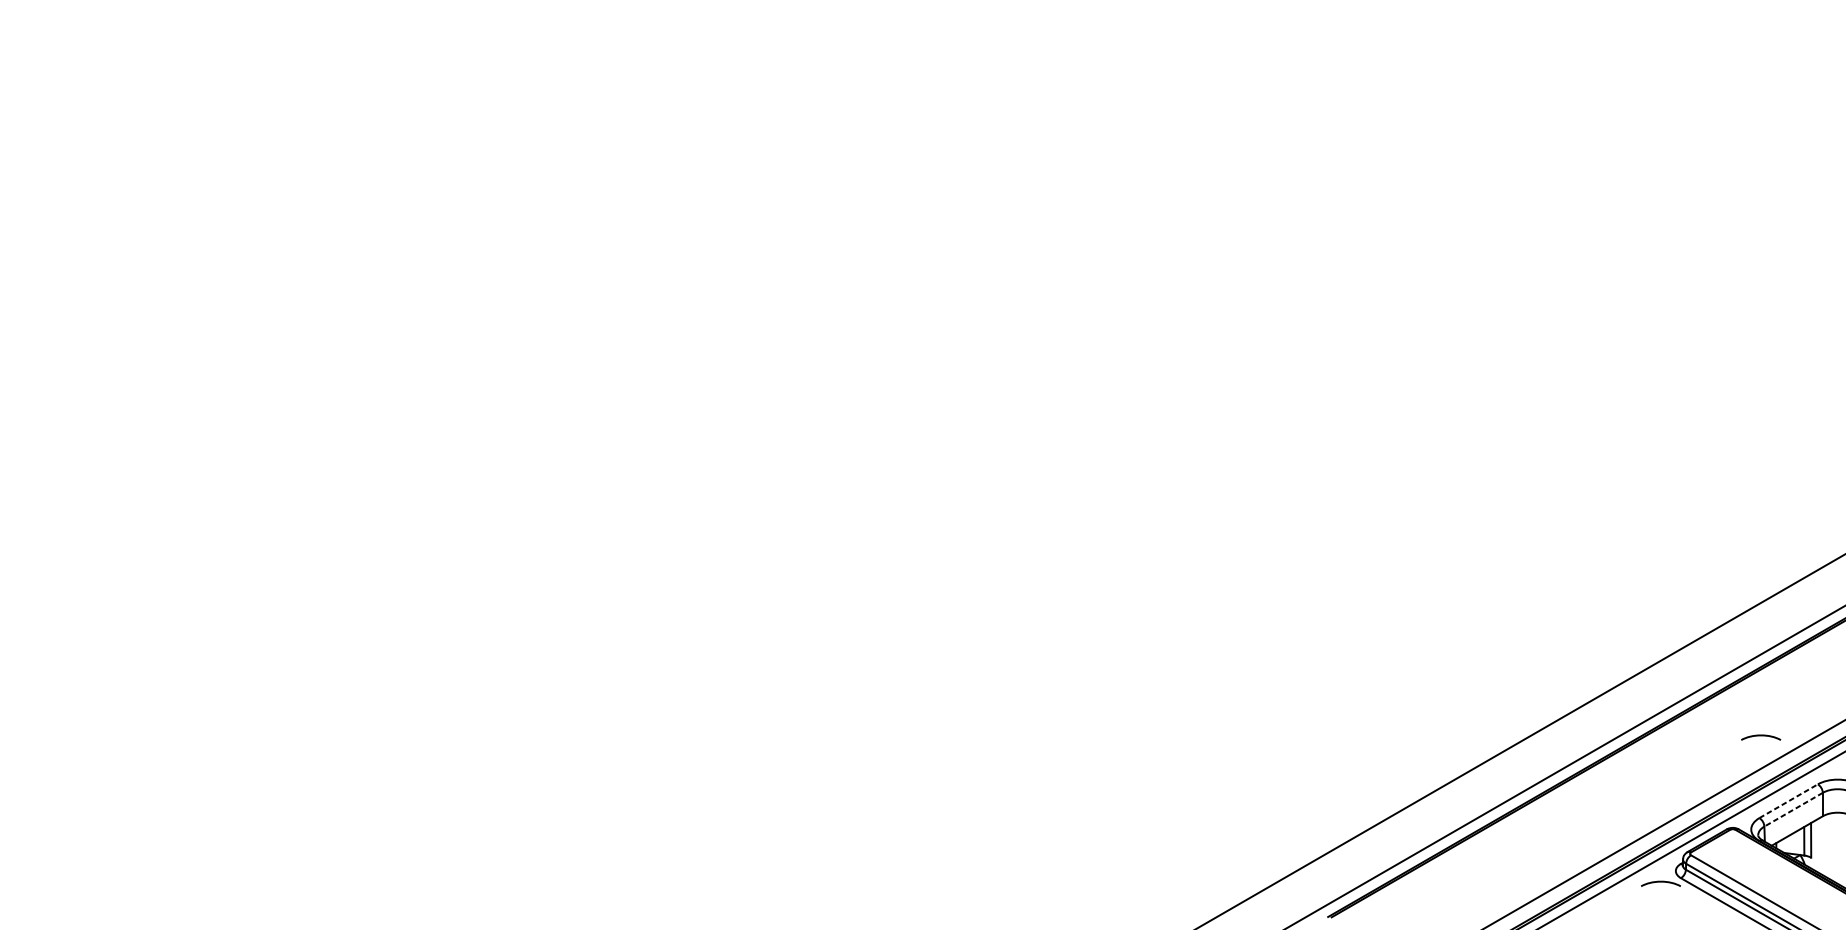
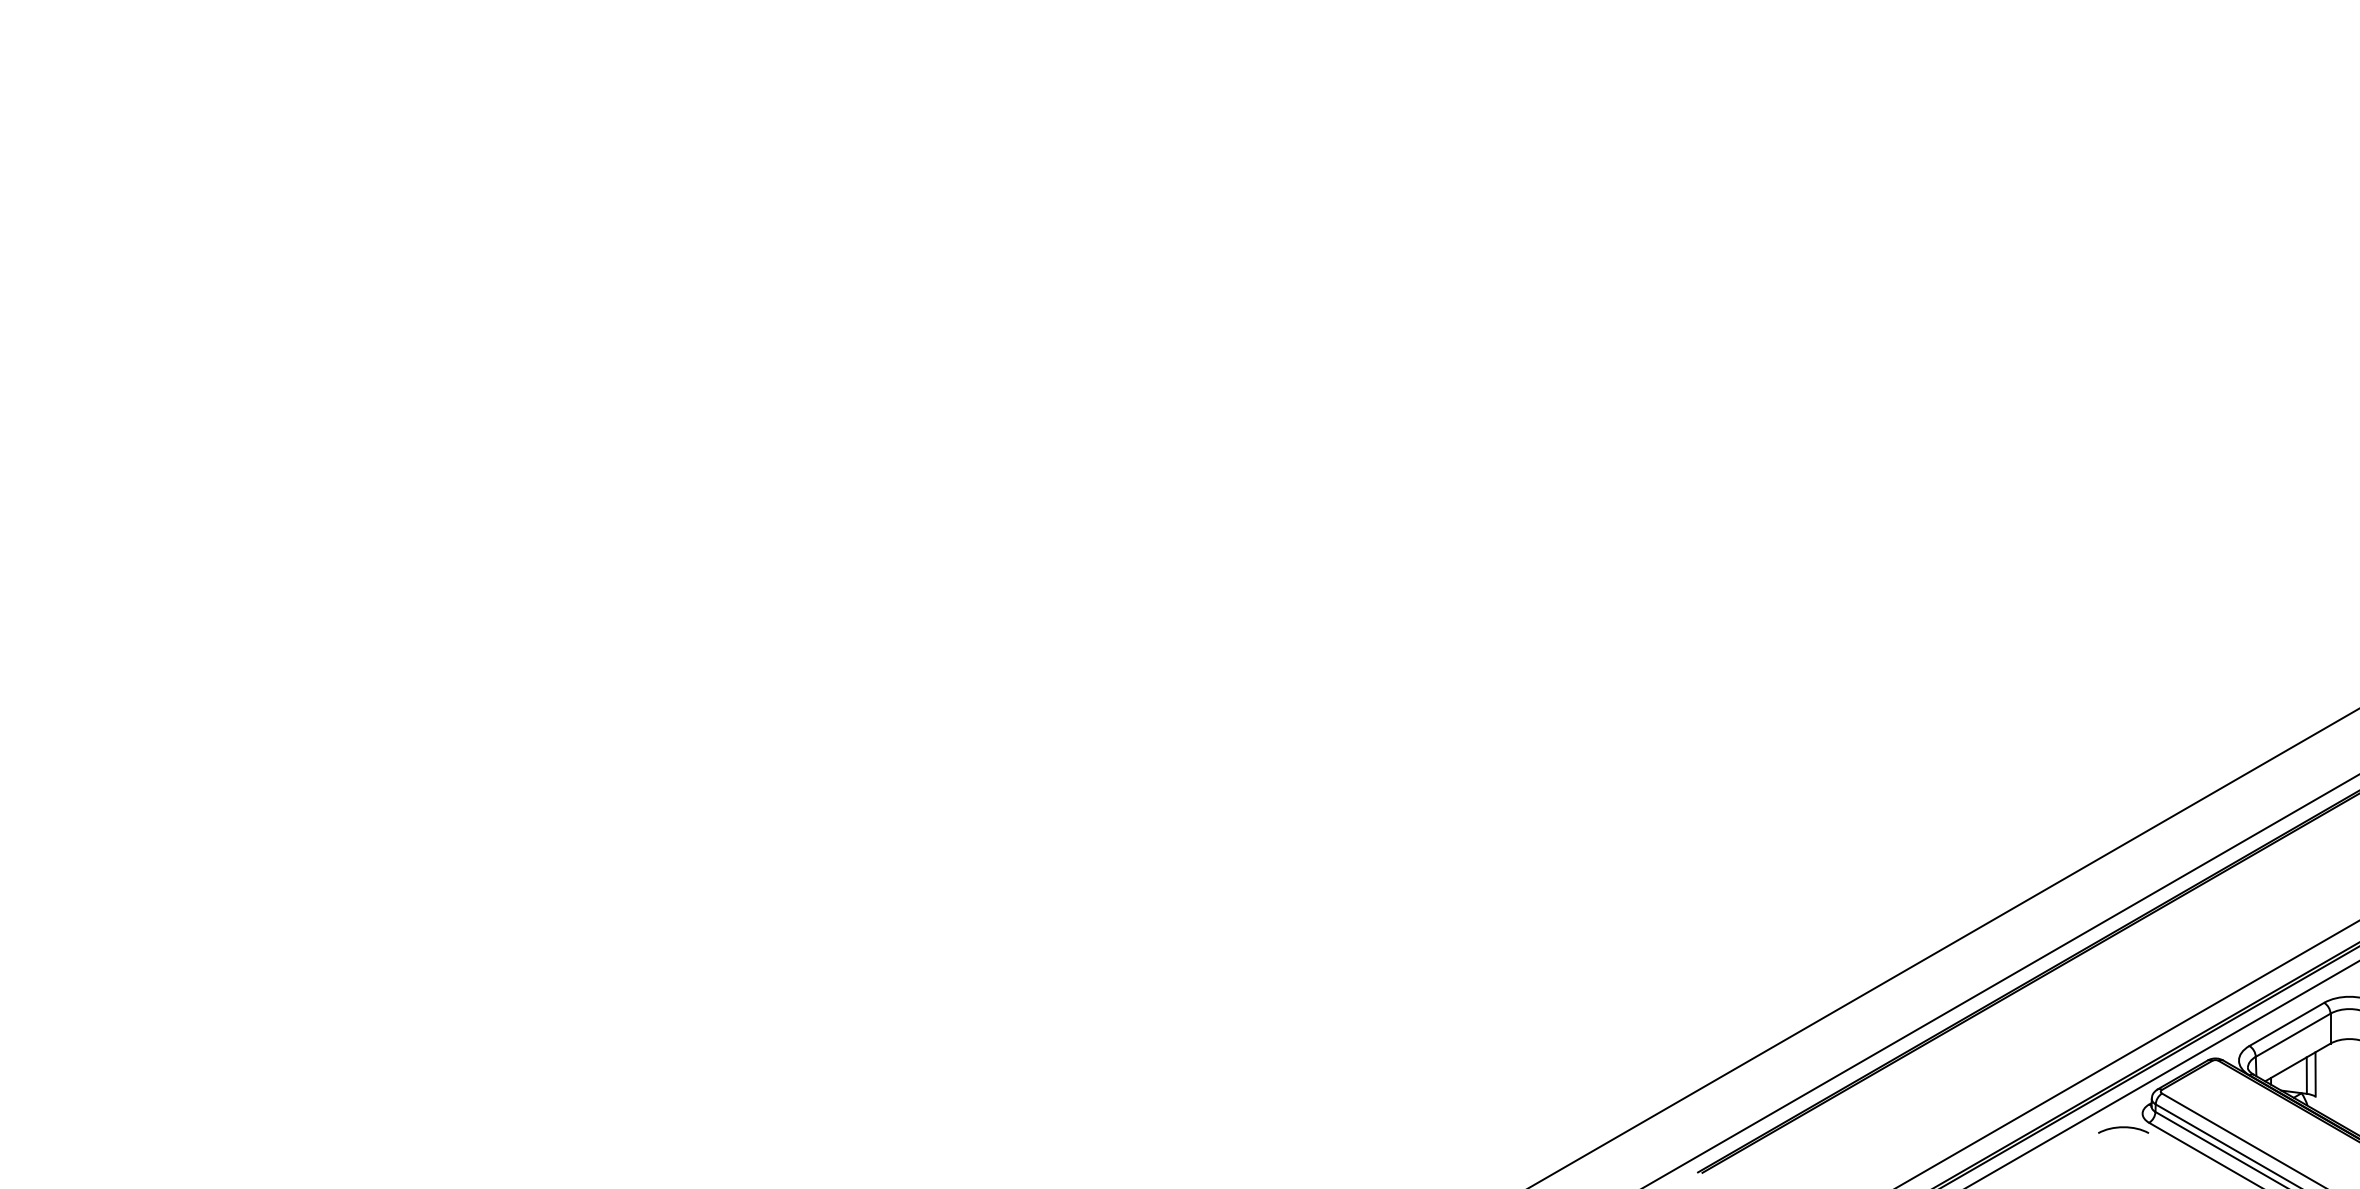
curve: (1761, 736) -> (2251, 941), removed
line: (1789, 801) -> (2287, 1024), dashed -> solid
line: (1793, 809) -> (2292, 1035), dashed -> solid

